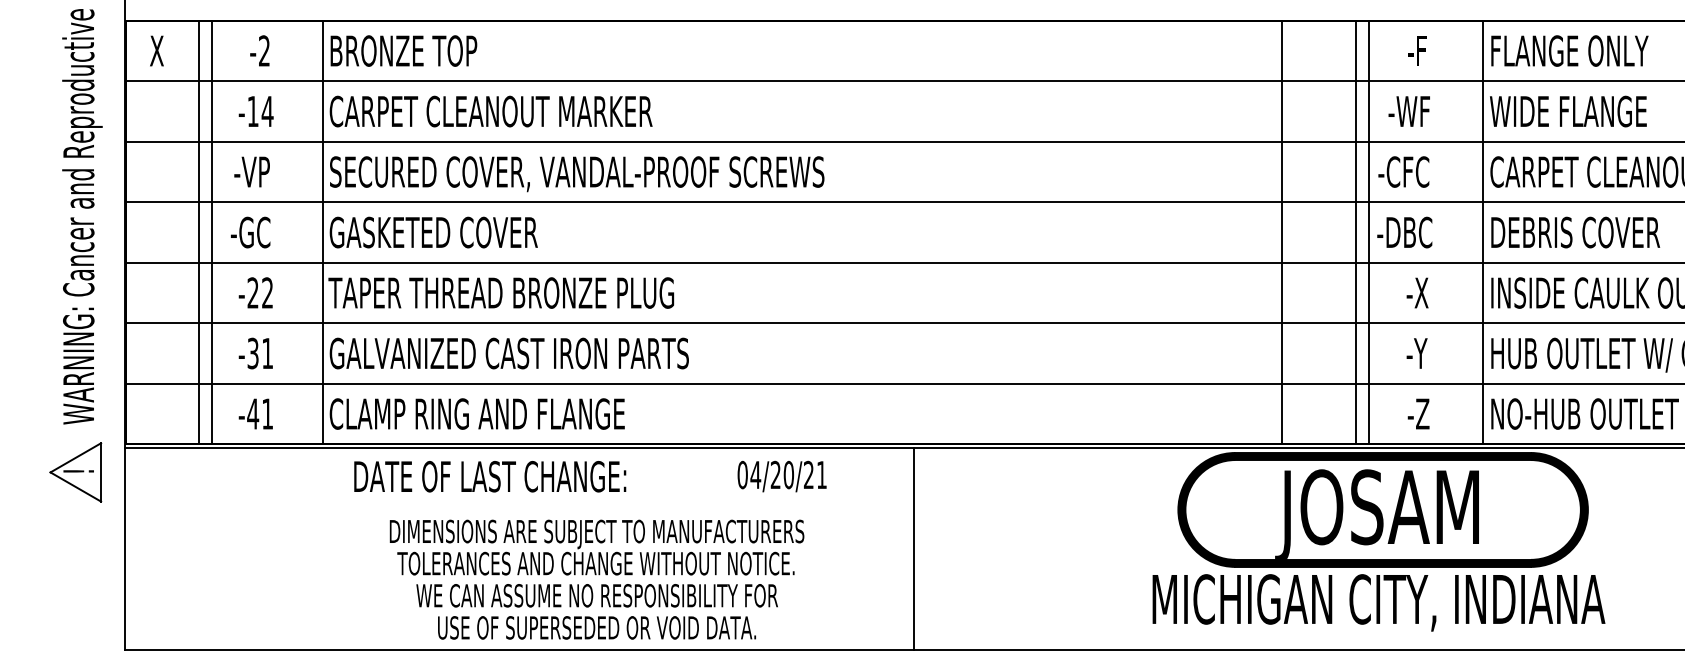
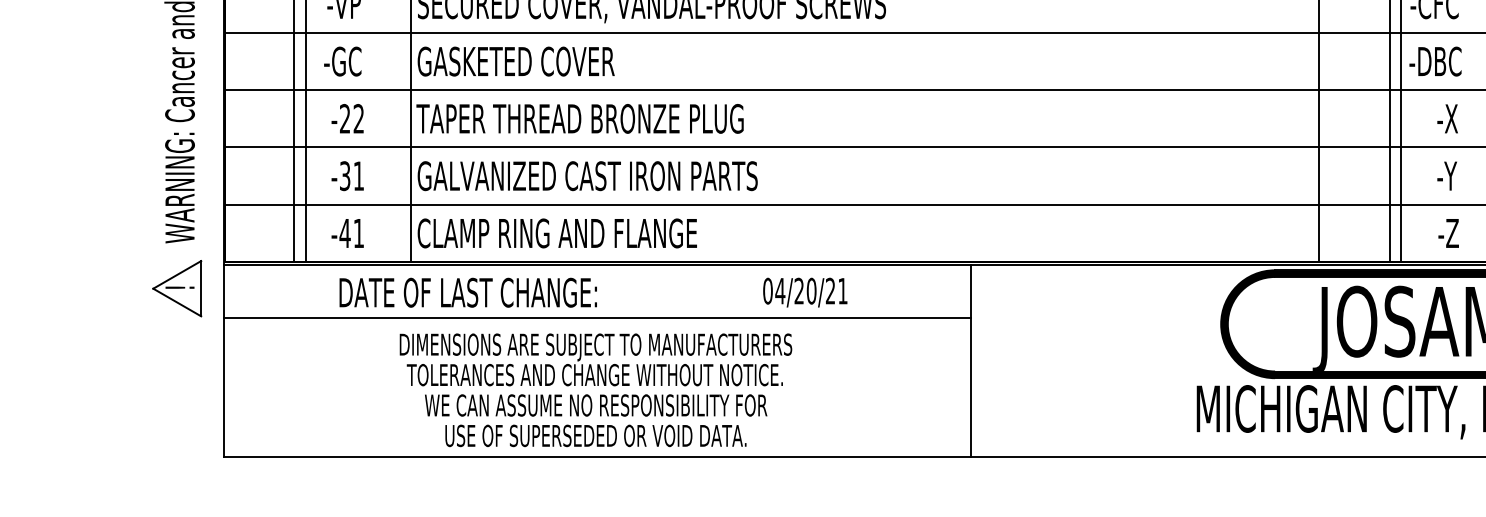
text: (490, 476) -> (468, 292), moved
text: (781, 476) -> (804, 292), moved
line: (518, 502) -> (596, 317), added
text: (596, 579) -> (595, 390), moved

